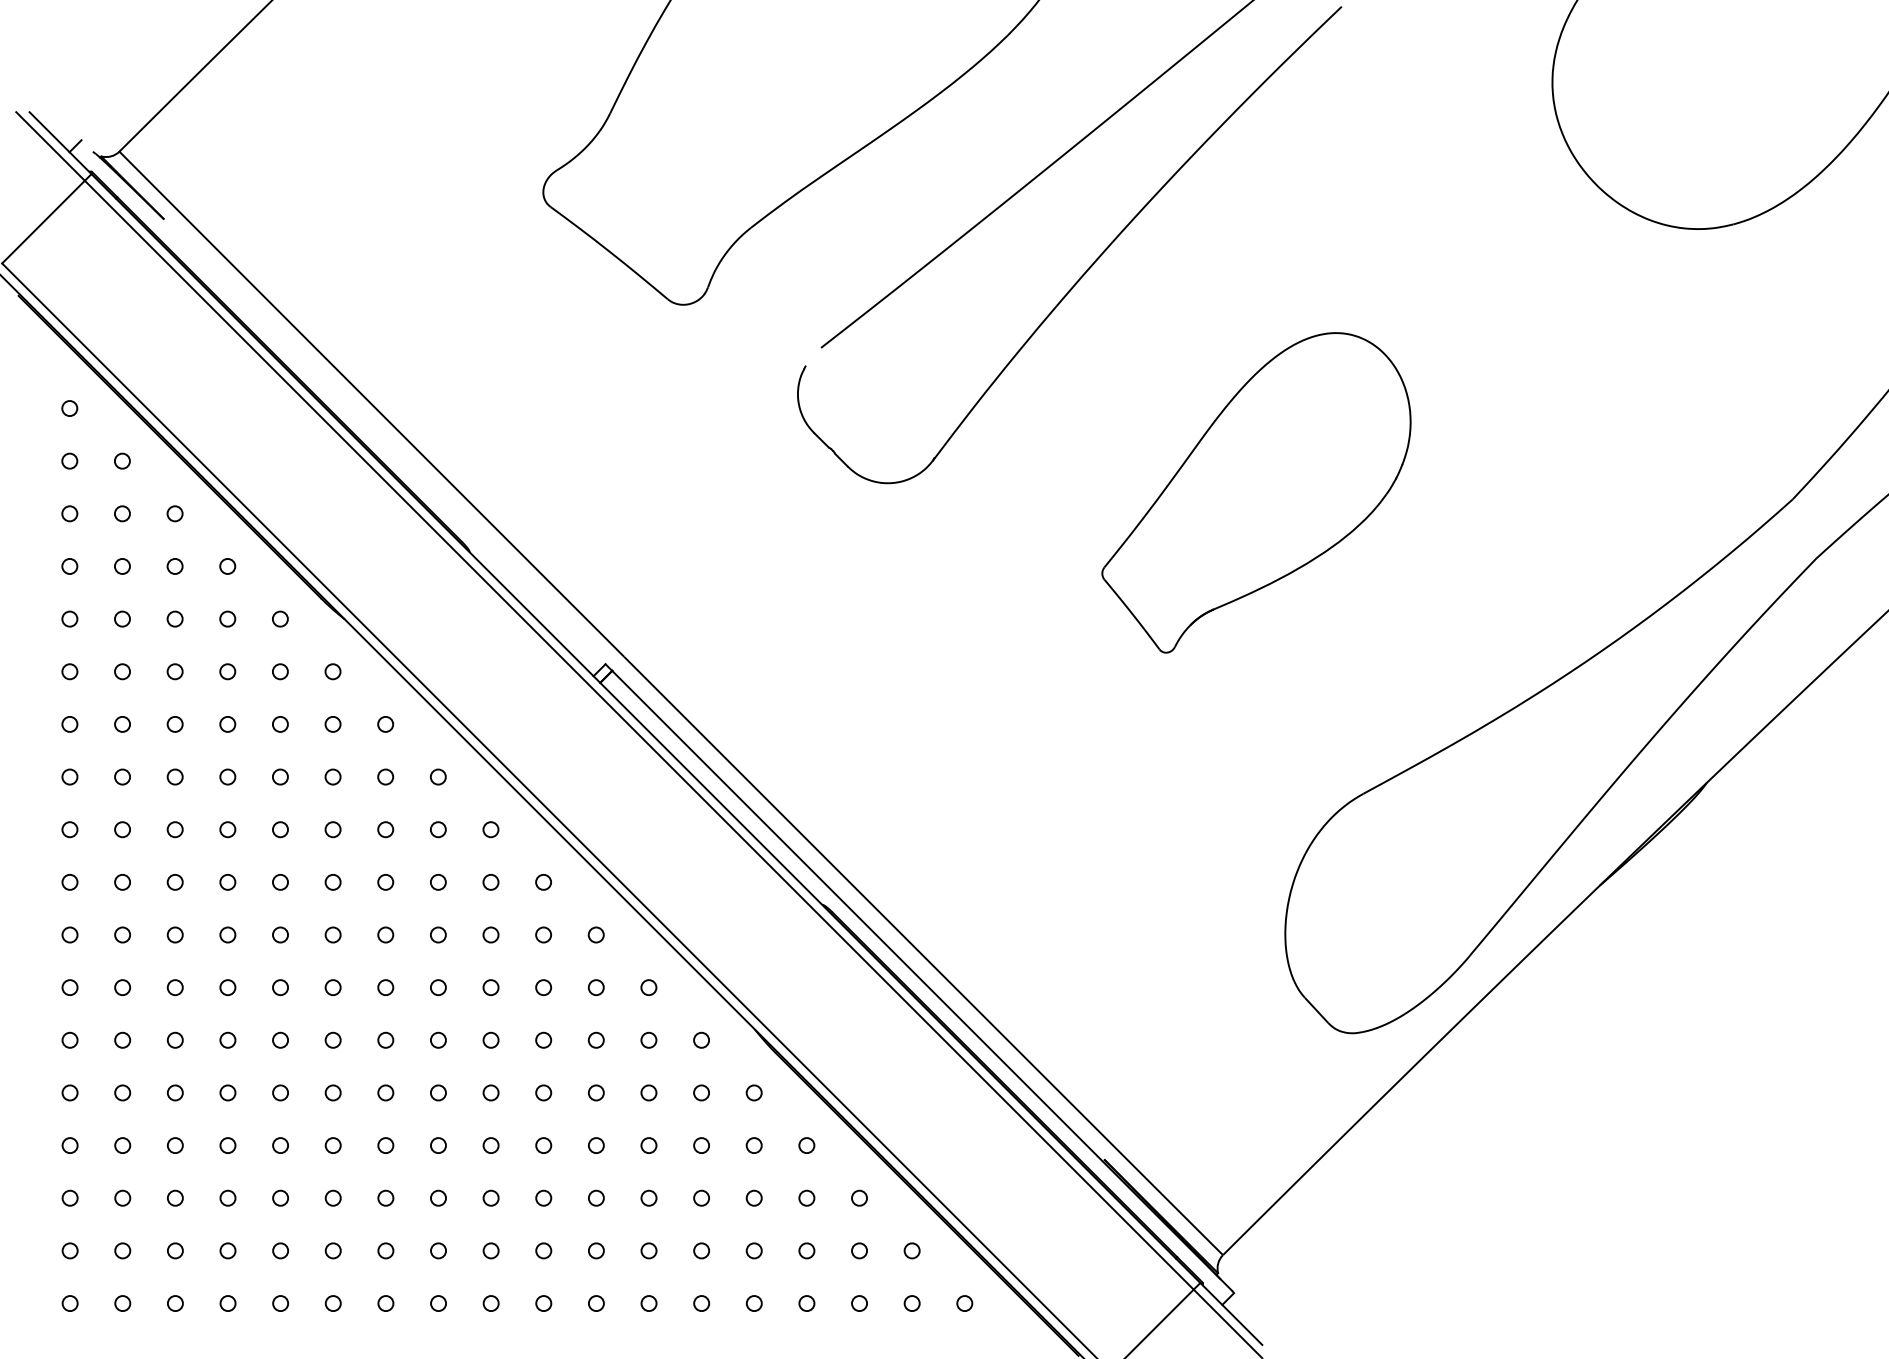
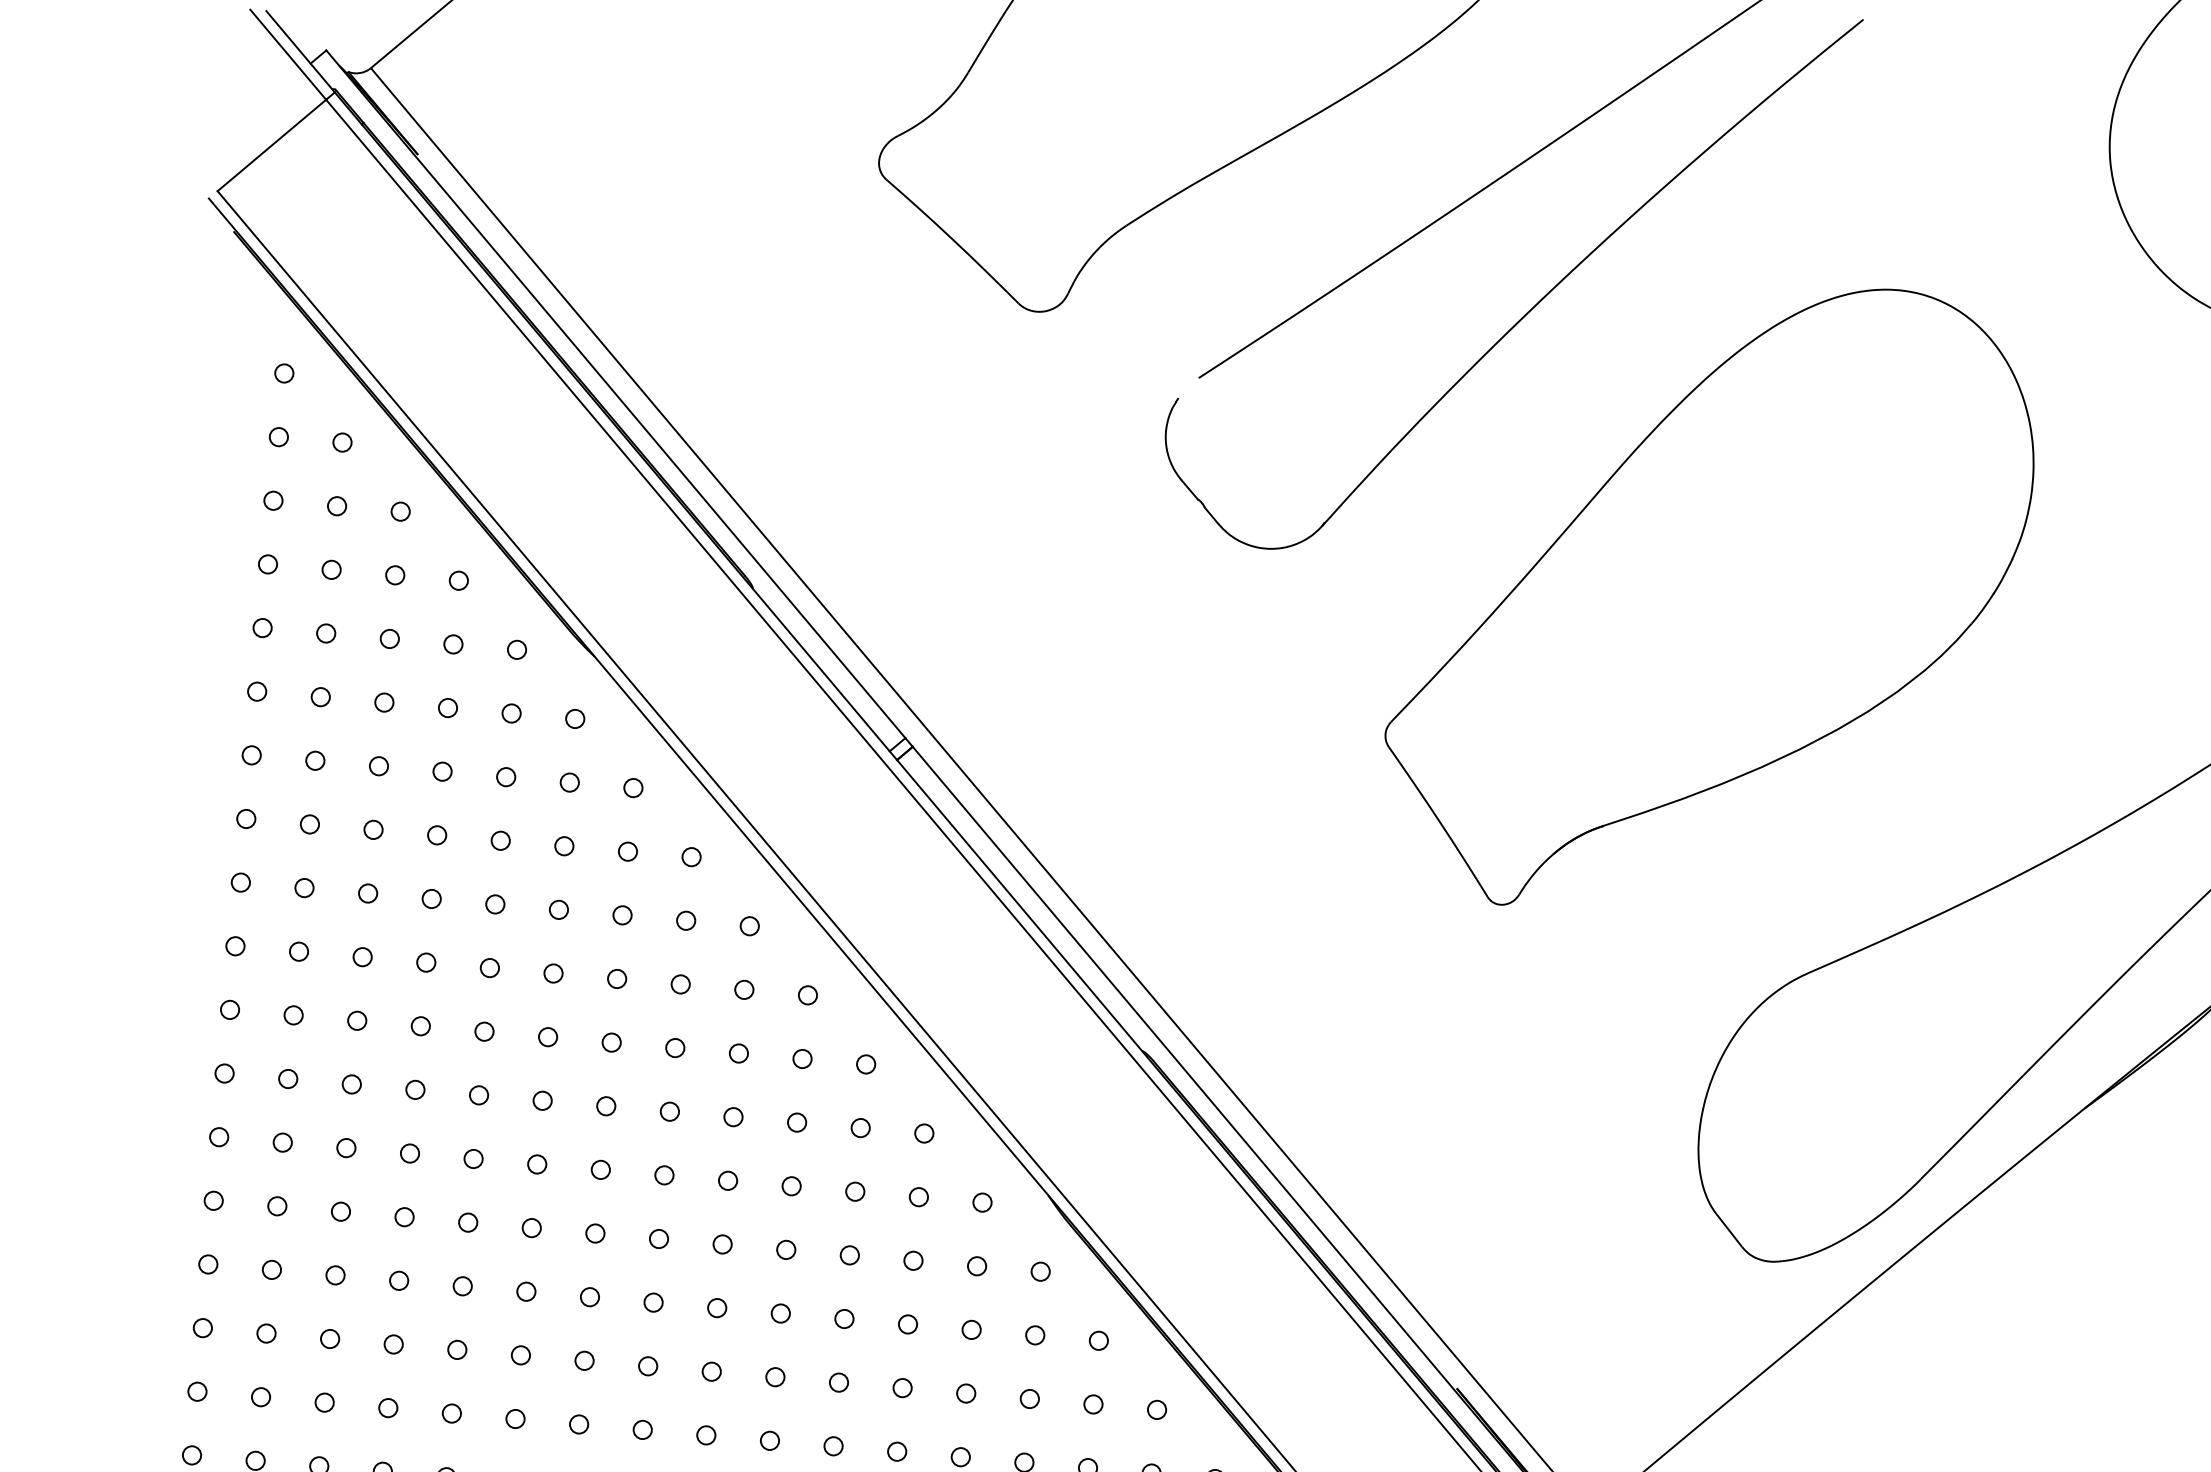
line: (343, 402) -> (615, 394), added
part: (1256, 492) -> (1710, 597), size x1.67

